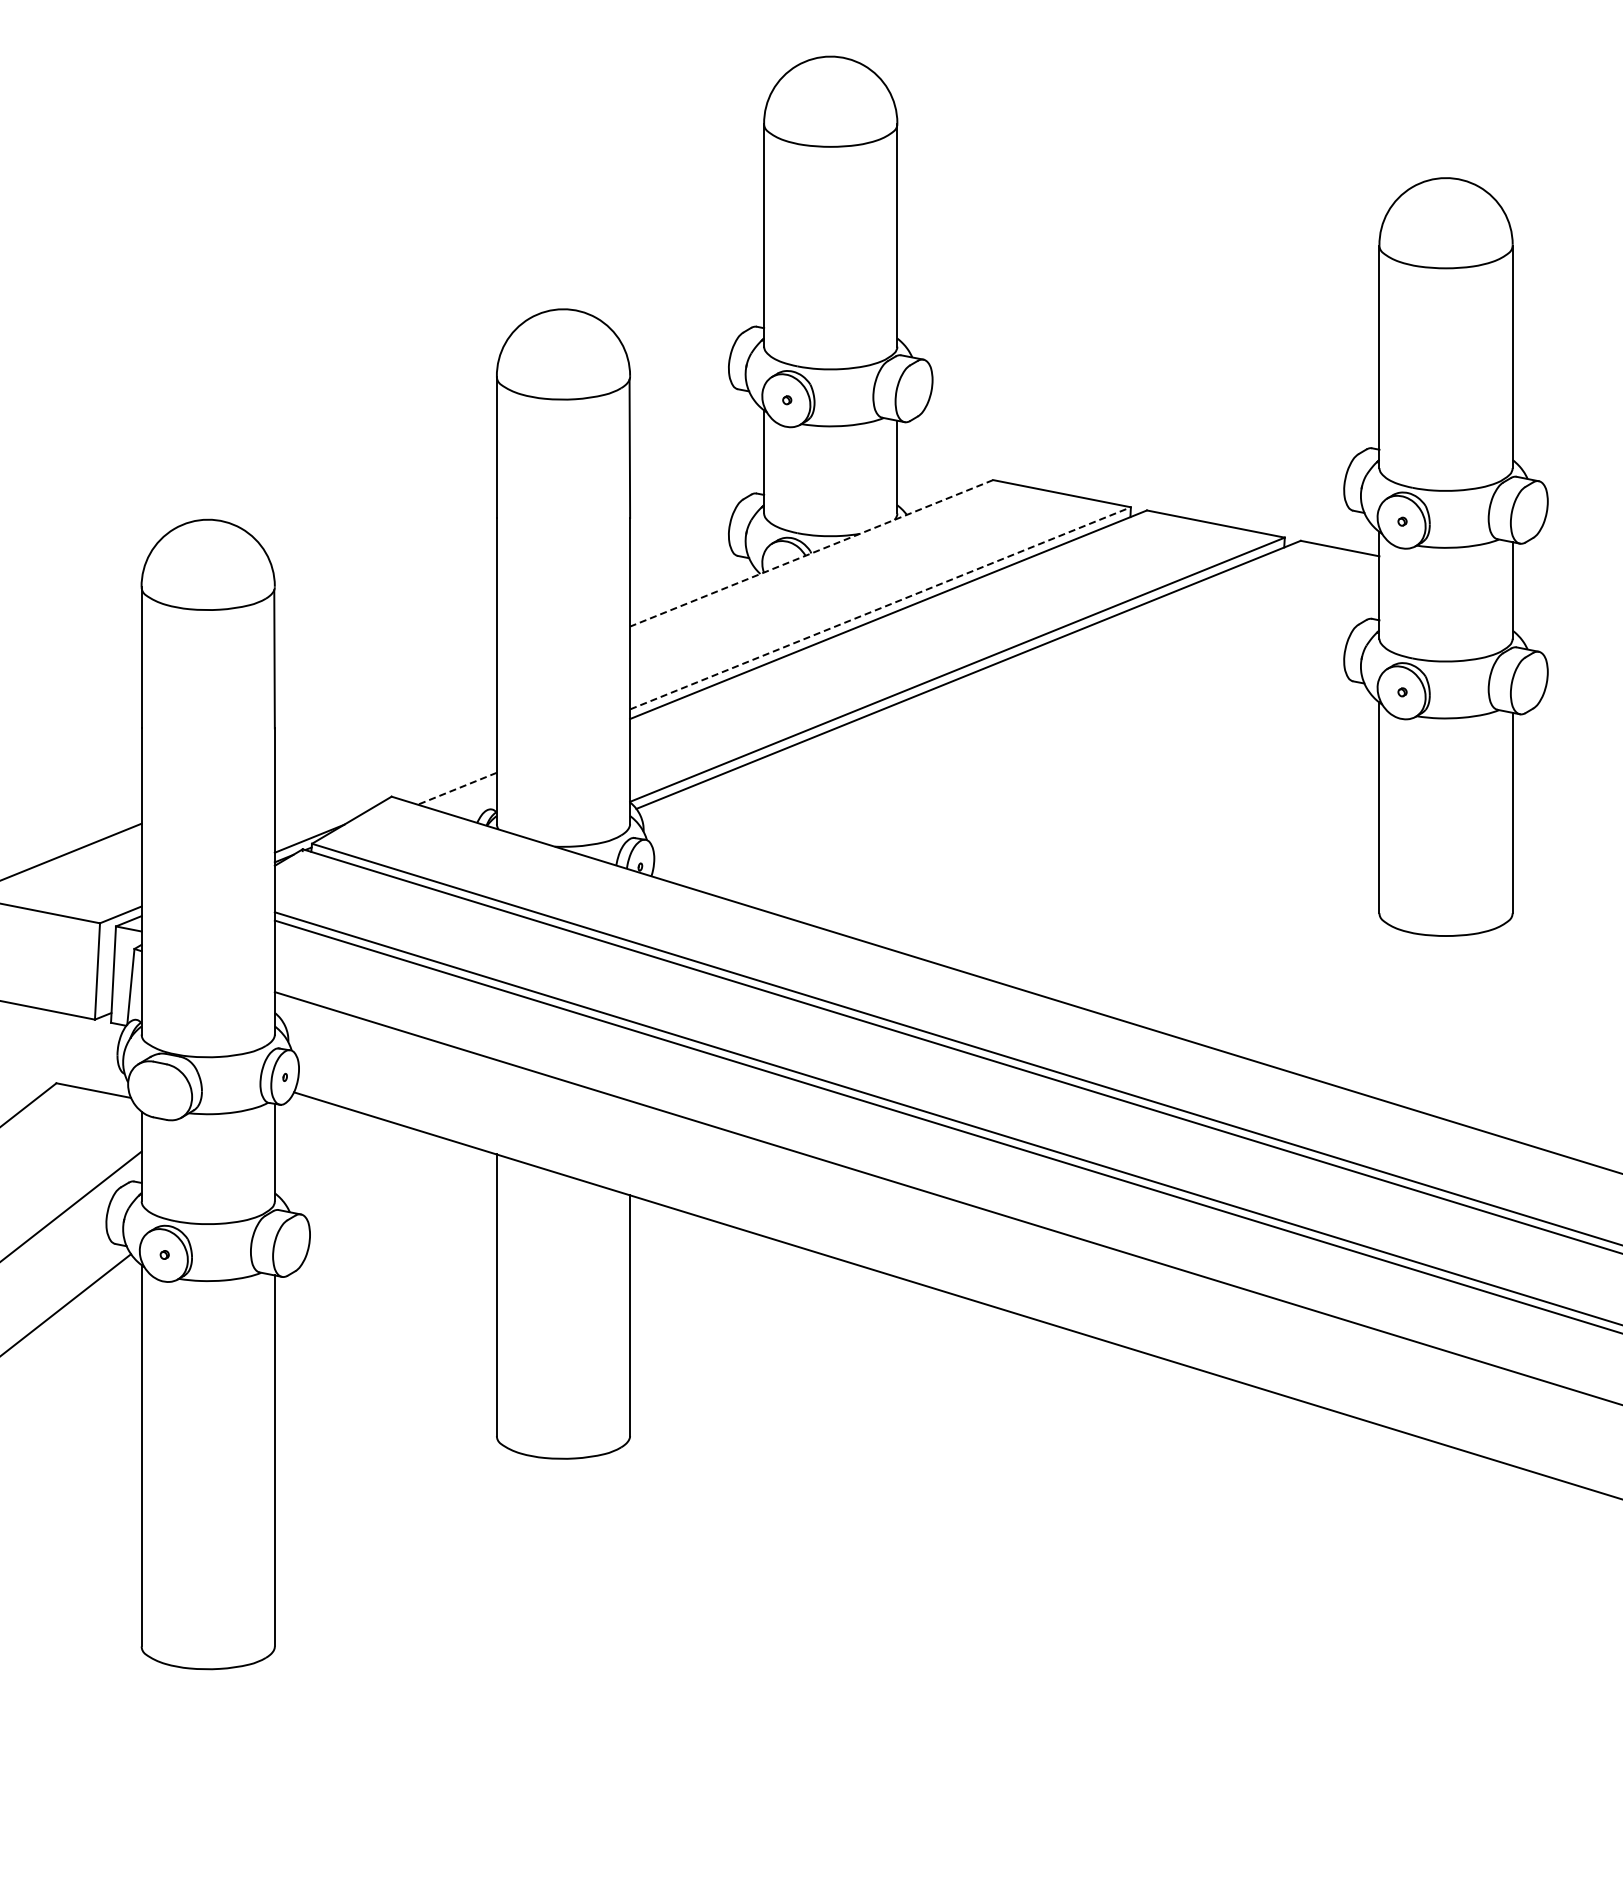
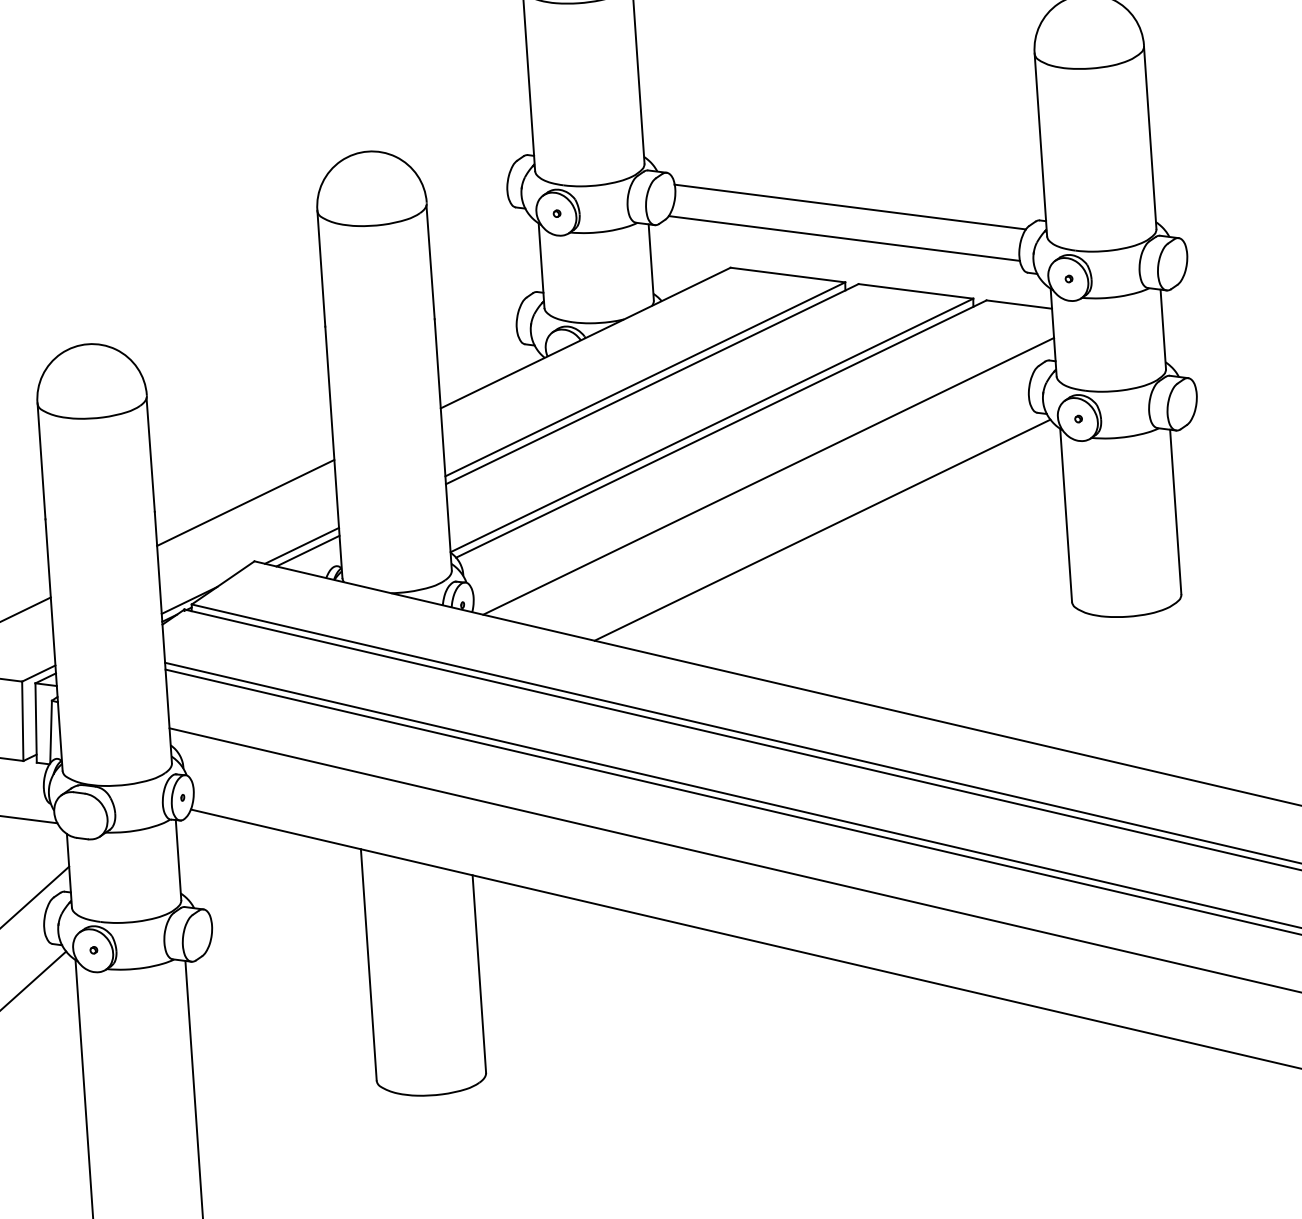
line: (1142, 416) -> (849, 207), added
line: (1133, 453) -> (844, 238), added
line: (811, 553) -> (585, 338), dashed -> solid
line: (880, 608) -> (645, 379), dashed -> solid
line: (385, 724) -> (245, 502), added
line: (1021, 735) -> (768, 475), added
line: (450, 781) -> (301, 545), added
line: (457, 788) -> (308, 550), dashed -> solid
line: (1082, 805) -> (822, 529), added

